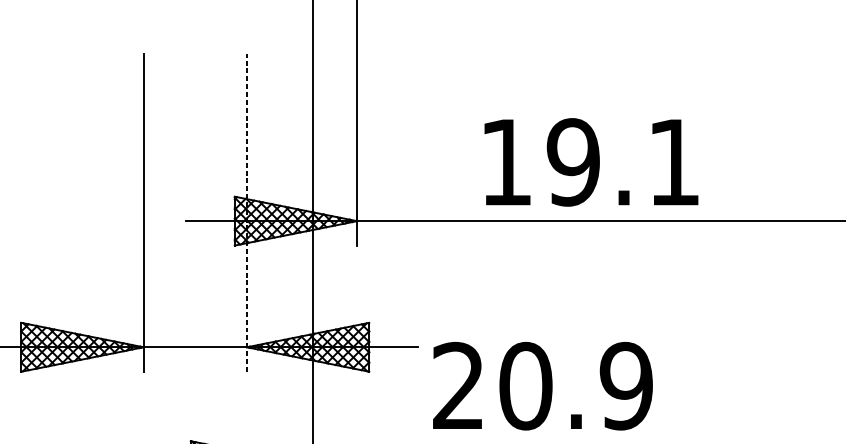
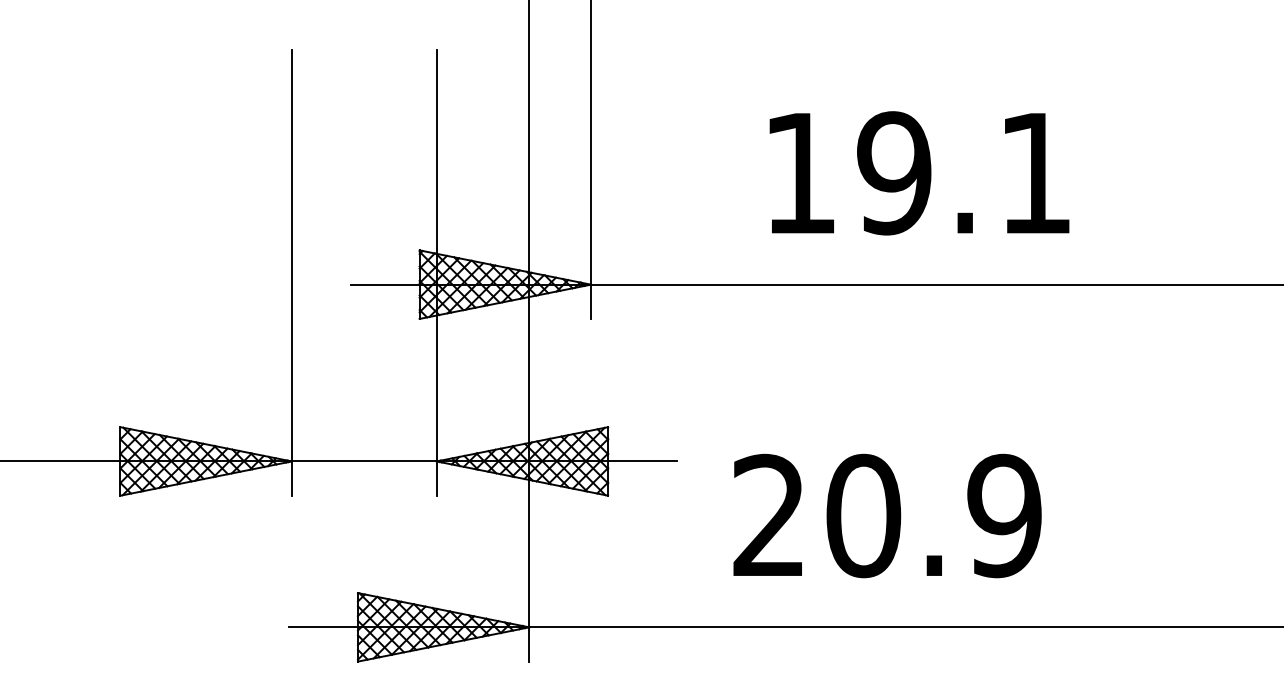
text: (591, 162) -> (919, 173), moved
line: (246, 212) -> (436, 272), dashed -> solid
text: (542, 385) -> (887, 515), moved

